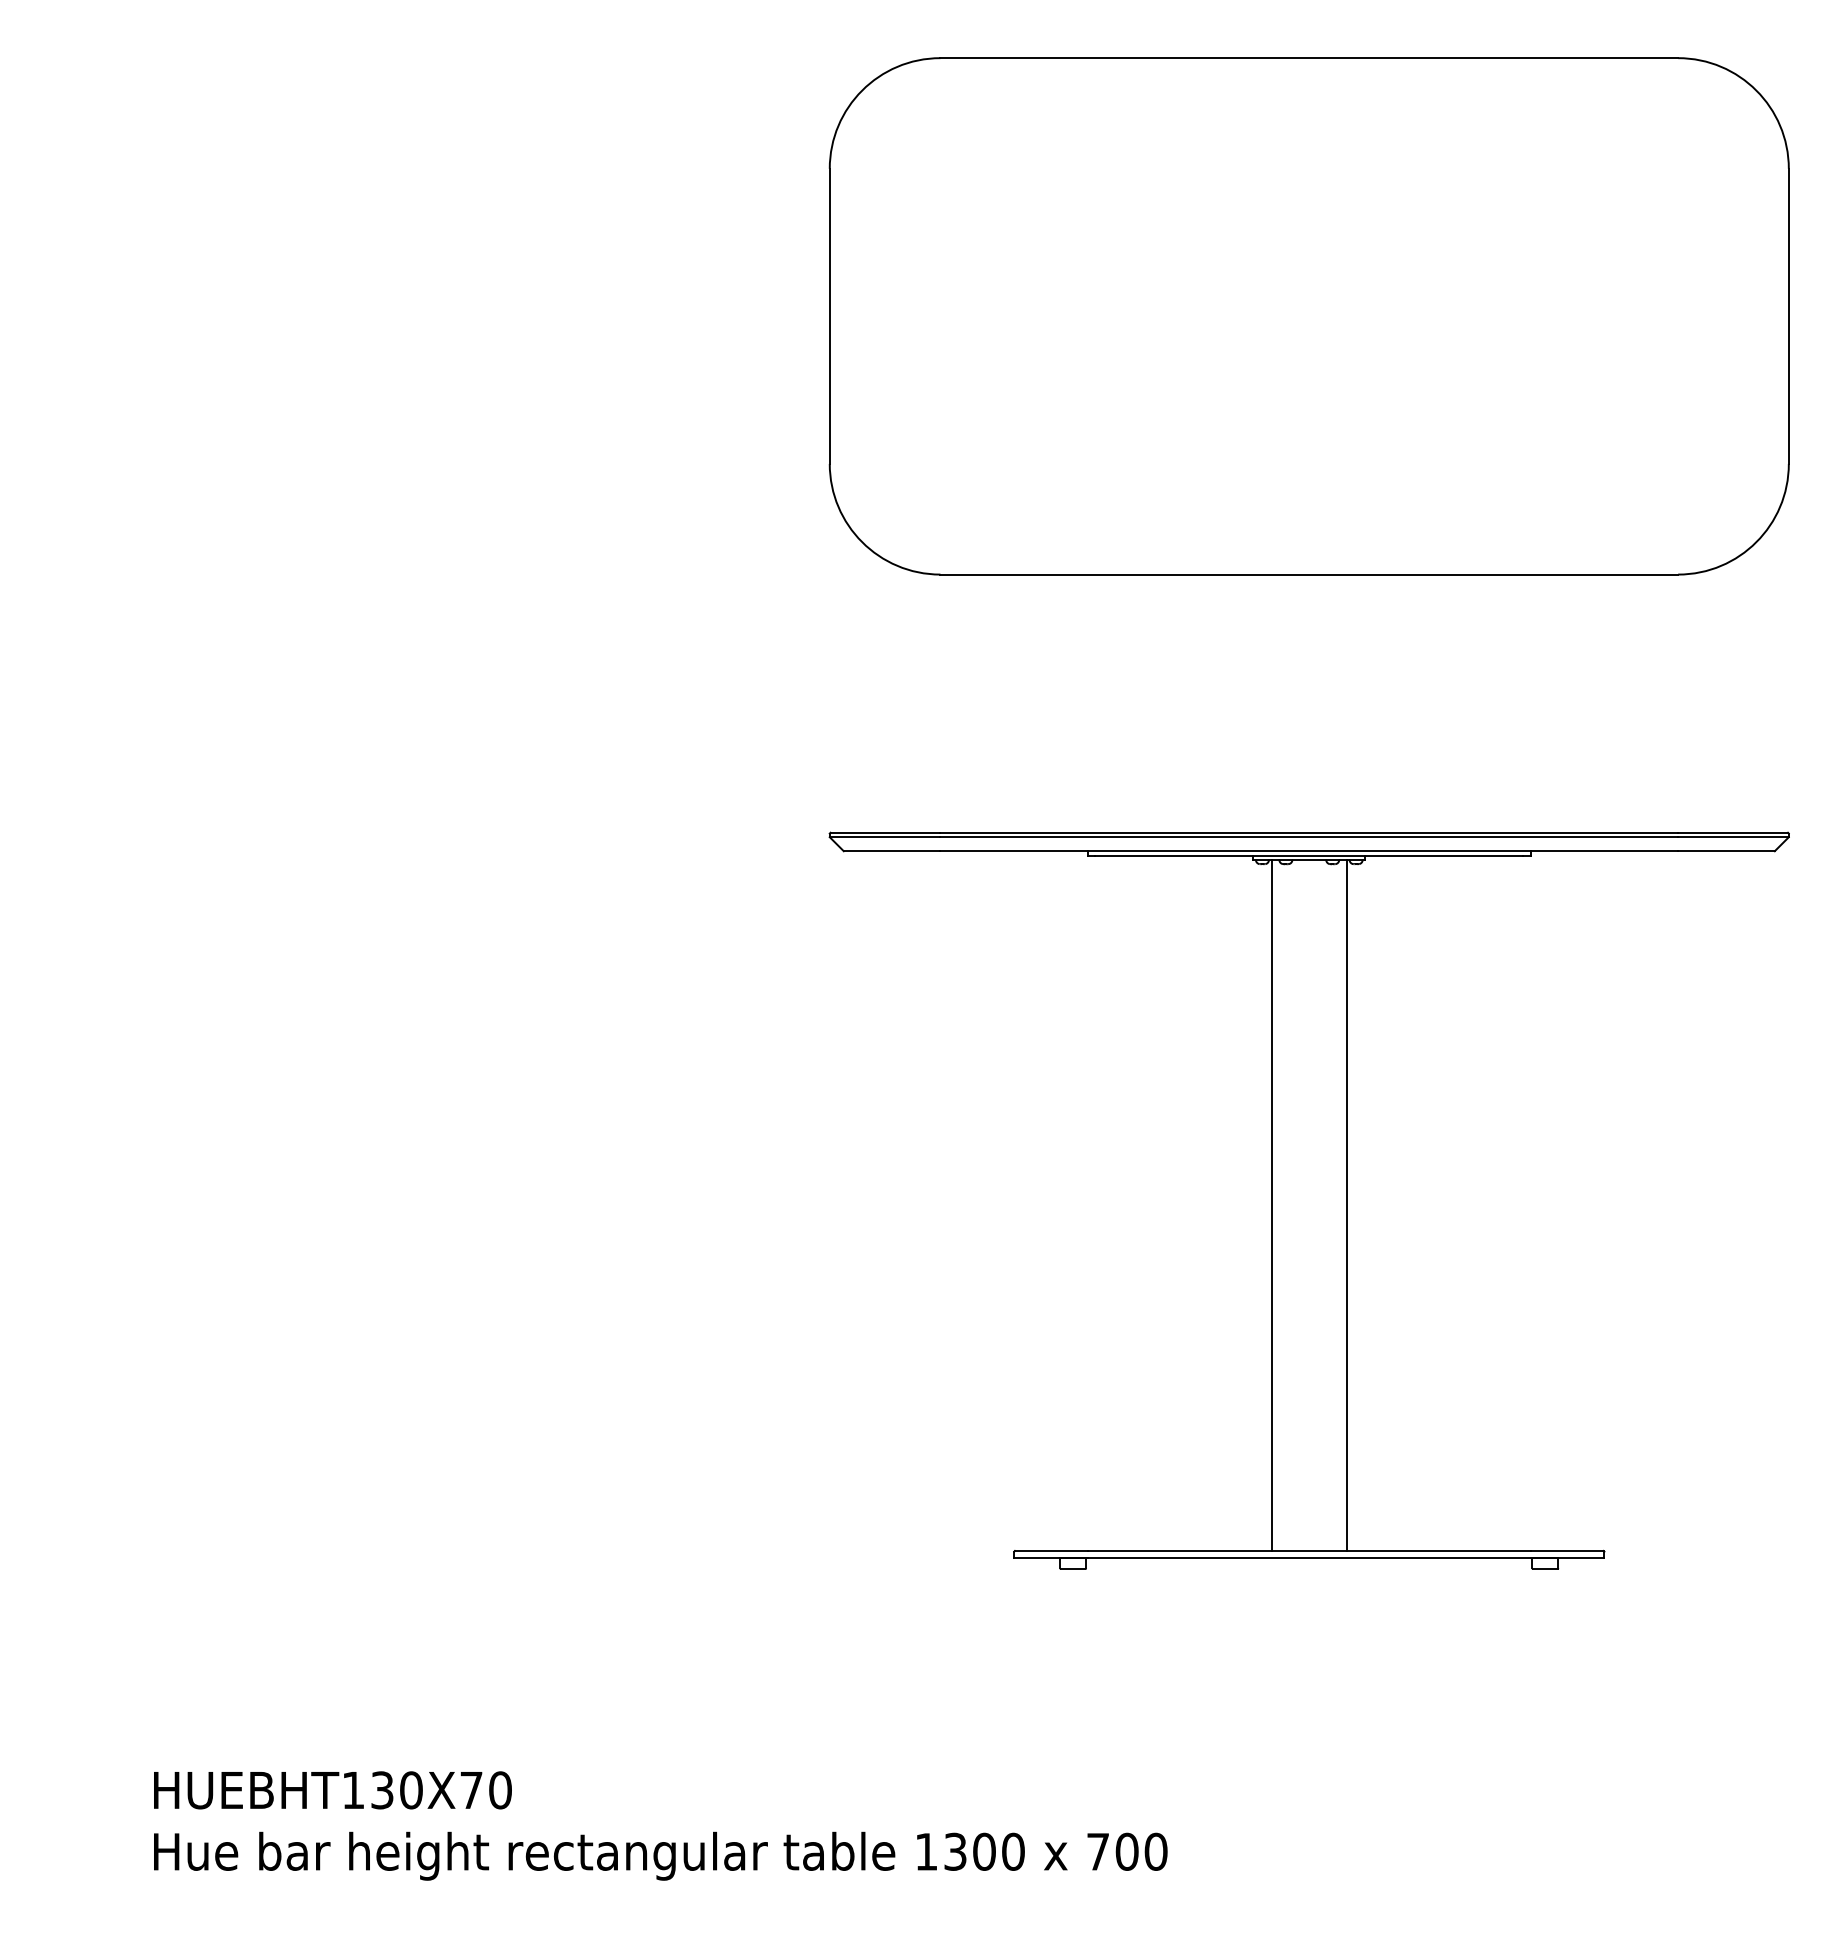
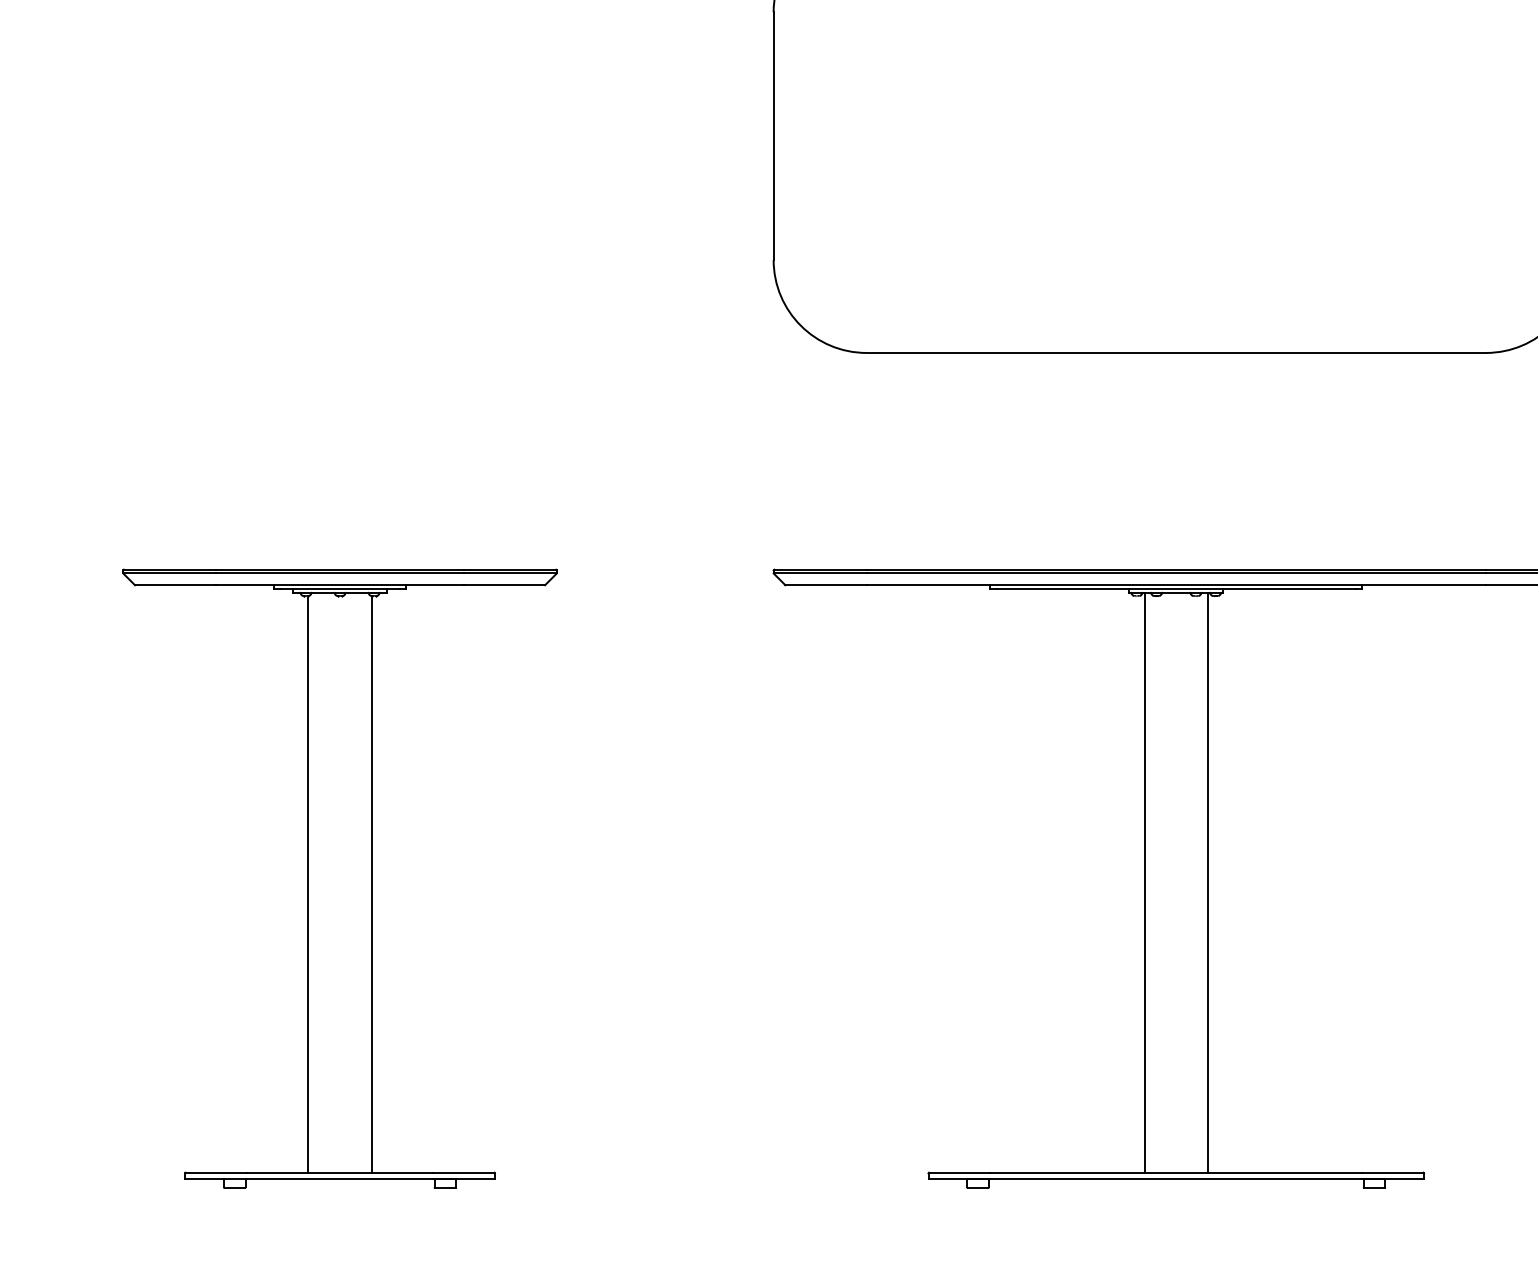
part: (313, 1200) -> (340, 878), added

